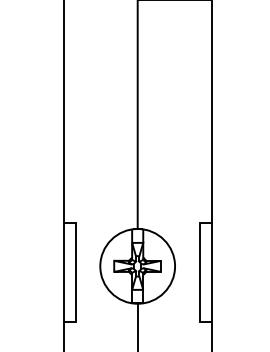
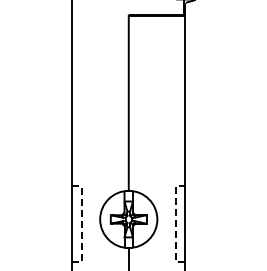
line: (75, 271) -> (81, 223), solid -> dashed
line: (200, 271) -> (176, 223), solid -> dashed

